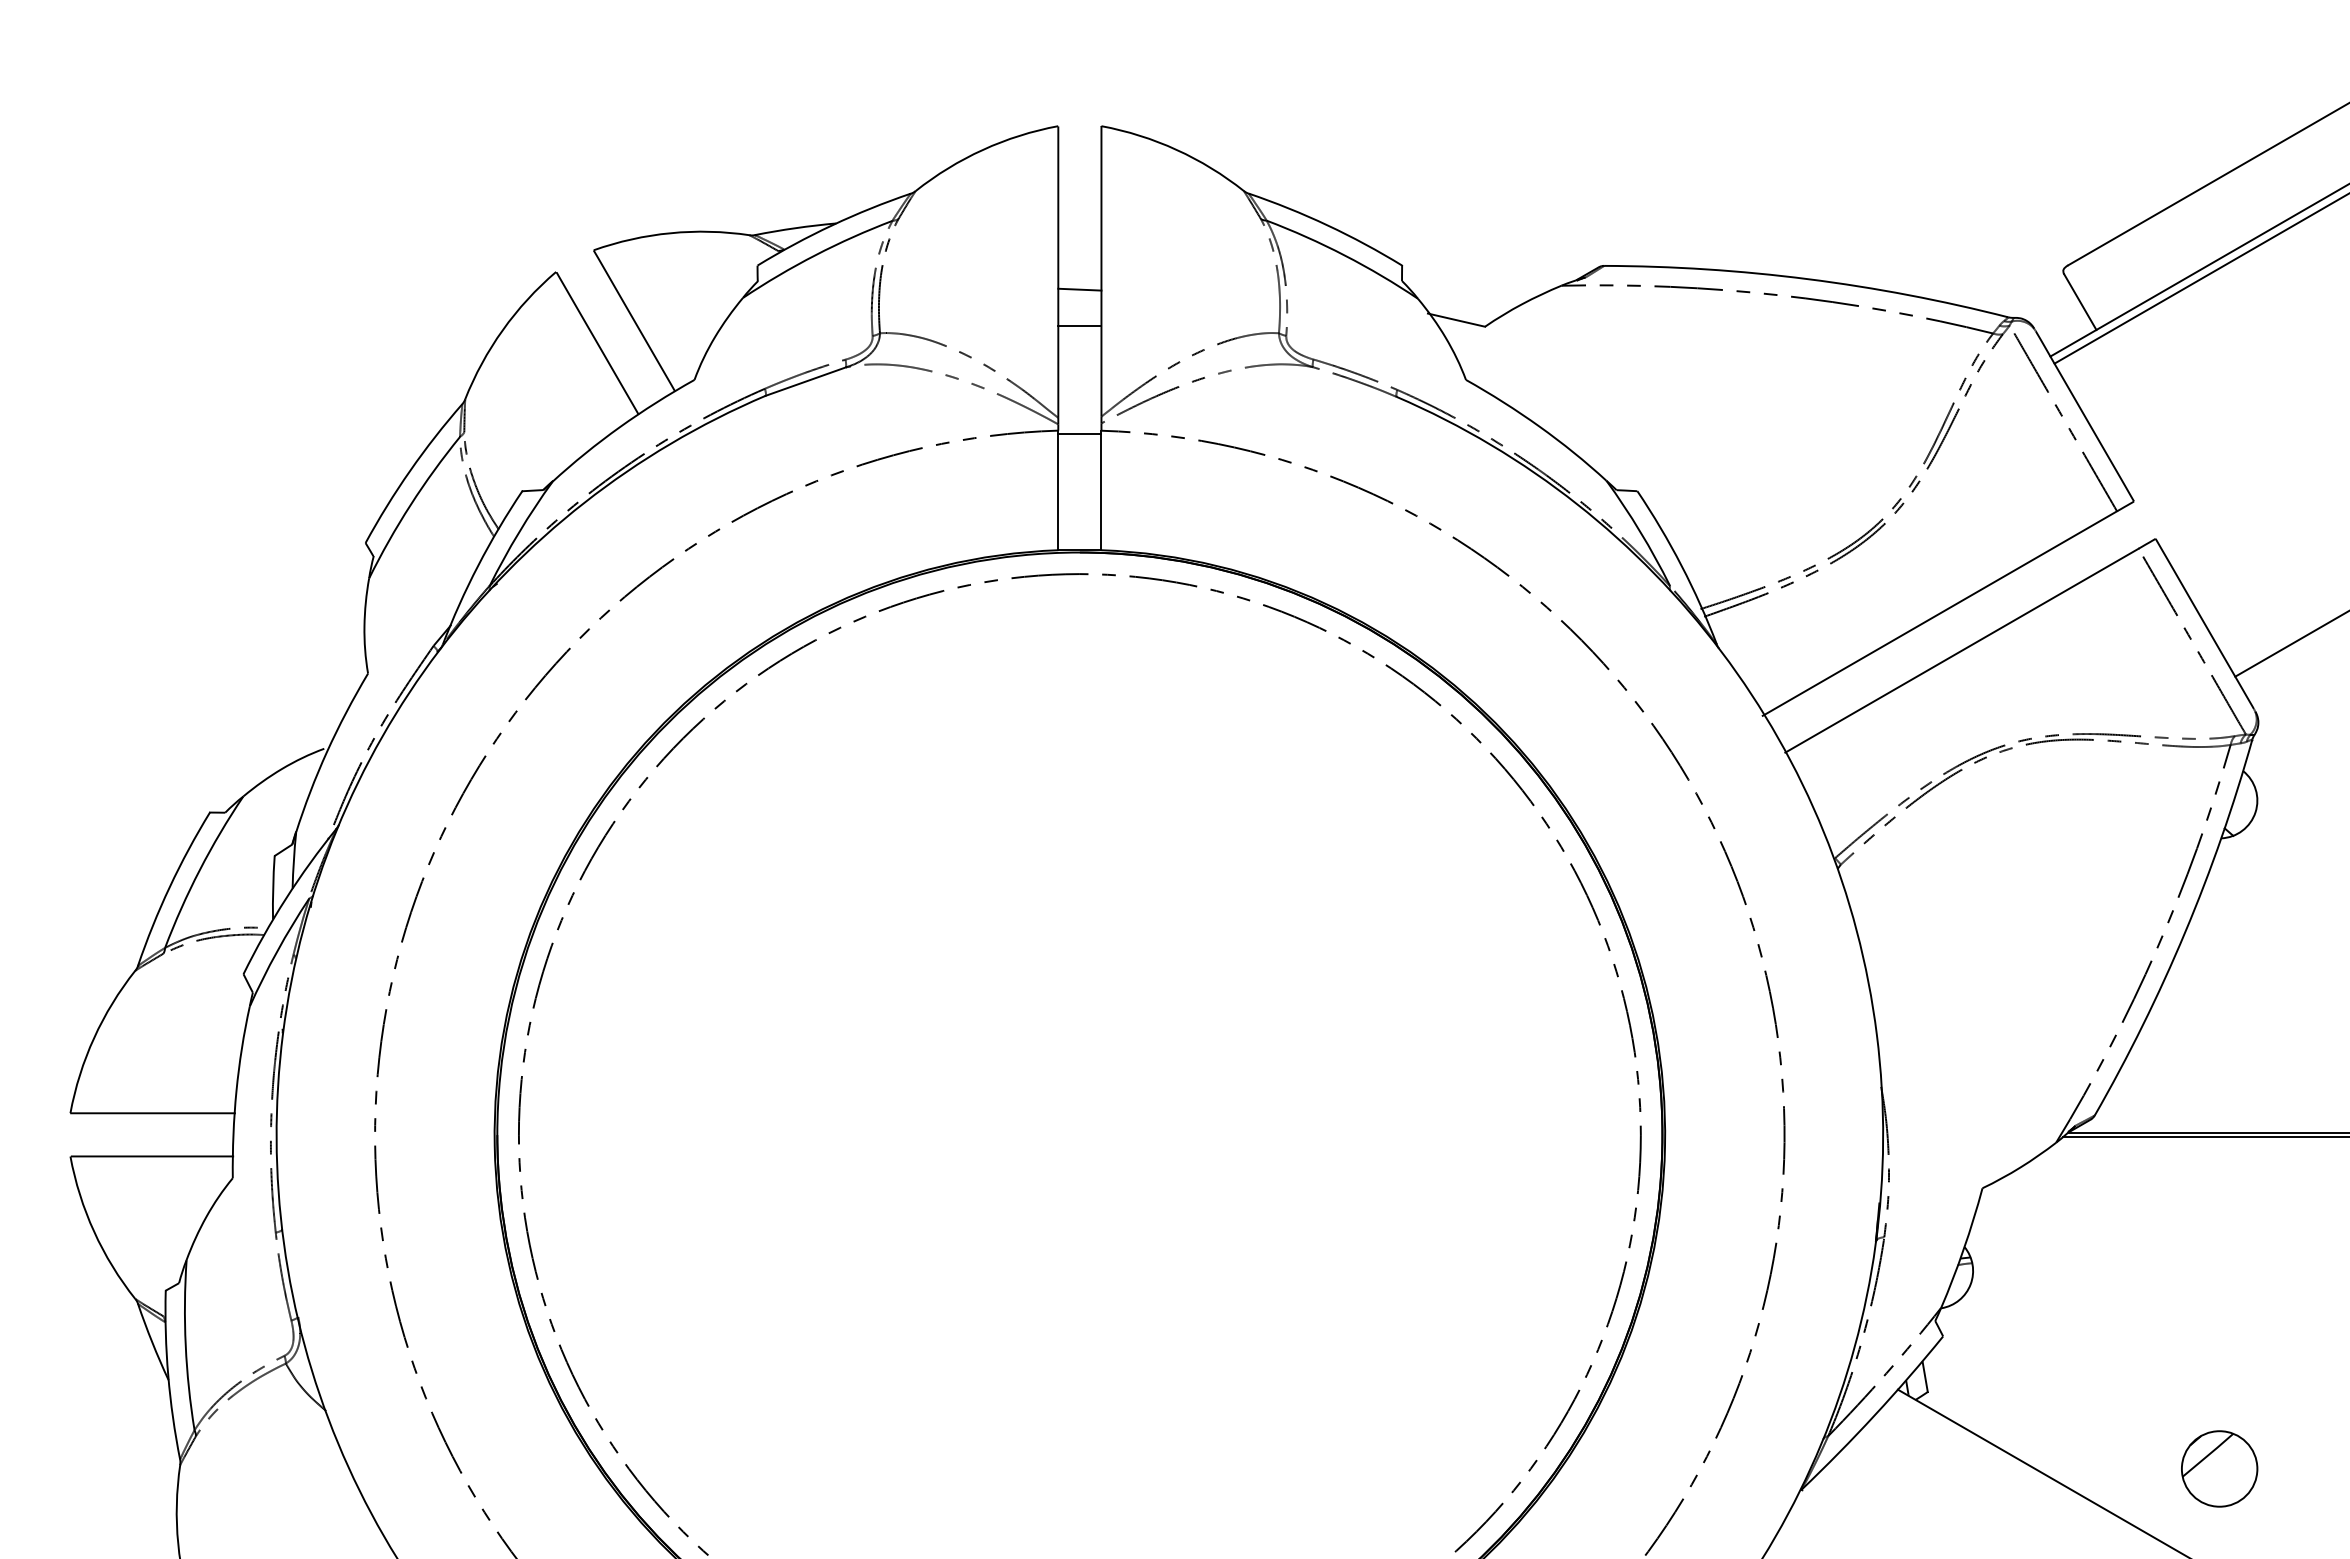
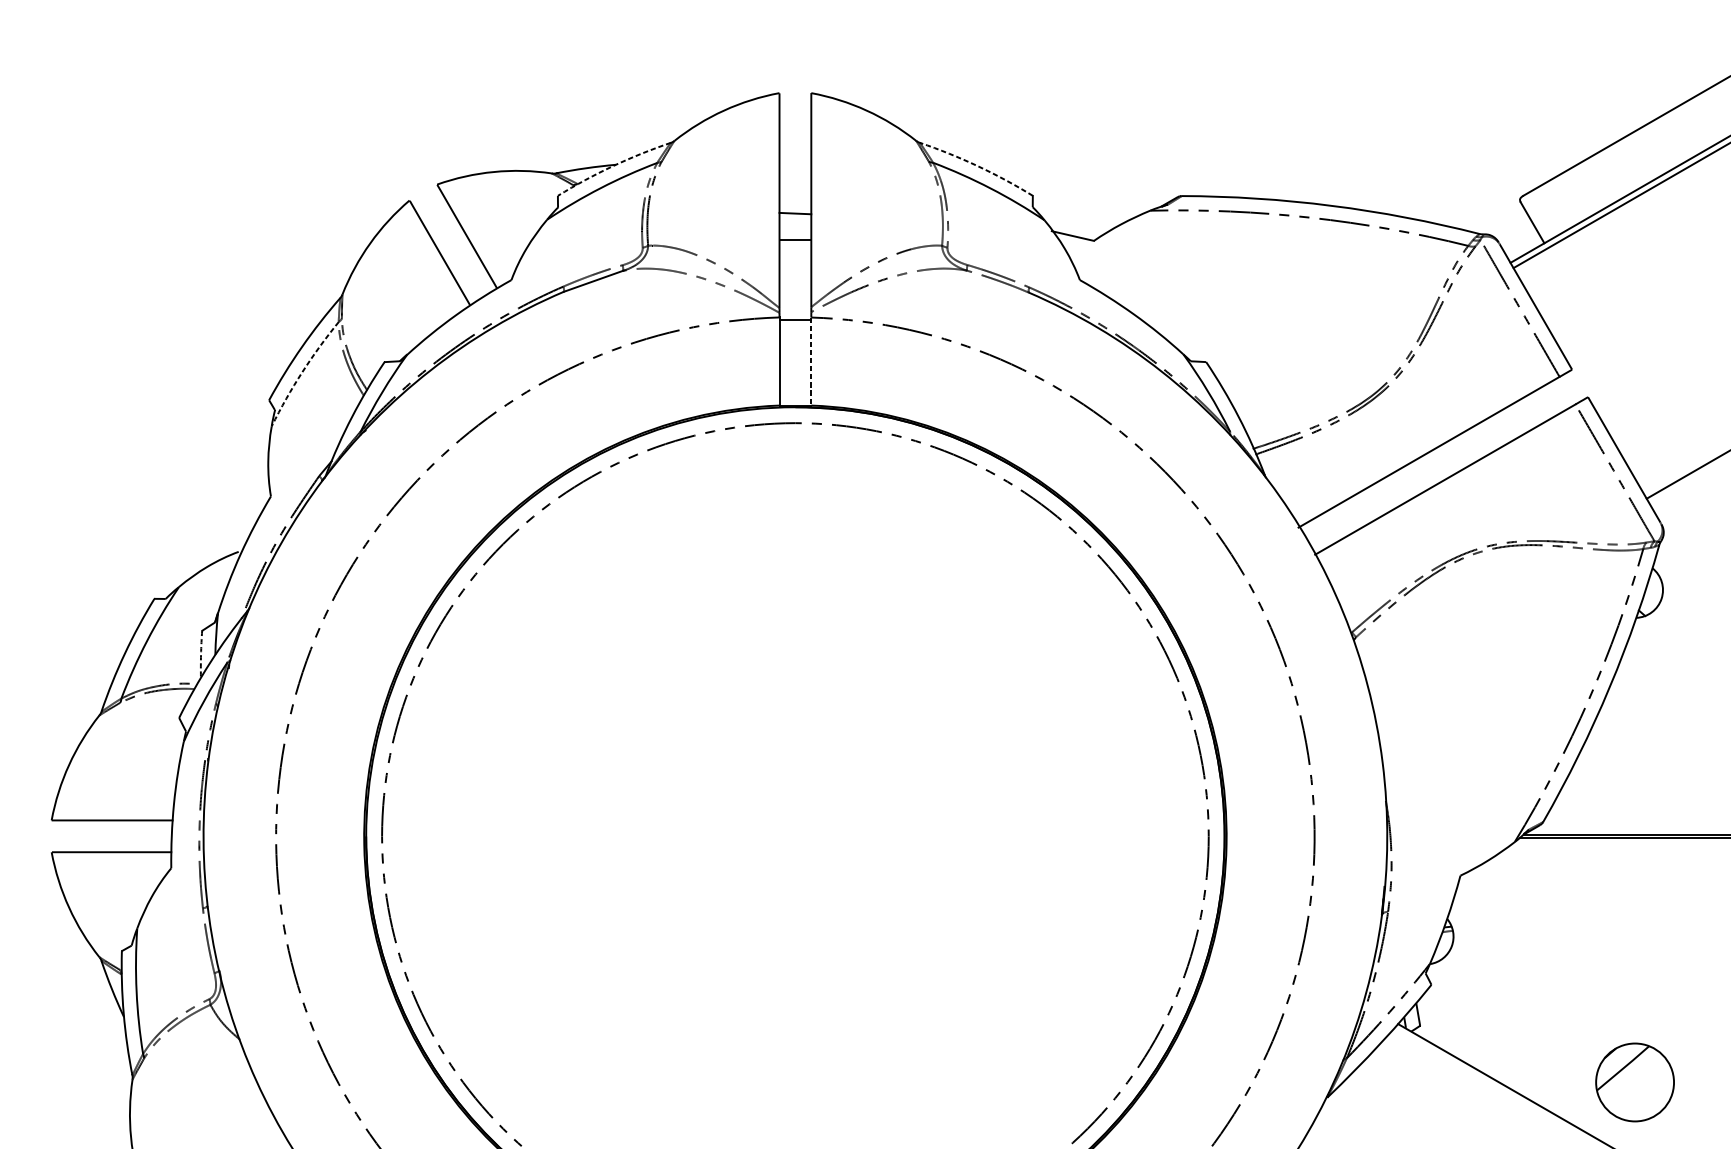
arc: (832, 225) -> (613, 166), solid -> dashed
arc: (1327, 225) -> (977, 166), solid -> dashed
line: (1101, 490) -> (811, 361), solid -> dashed
arc: (410, 505) -> (302, 372), solid -> dashed
arc: (273, 887) -> (201, 654), solid -> dashed
part: (2219, 1468) -> (1635, 1082), size x1.4

